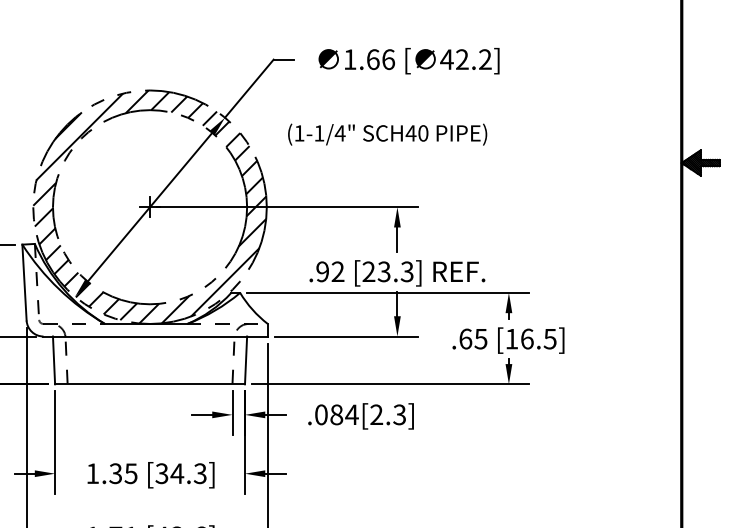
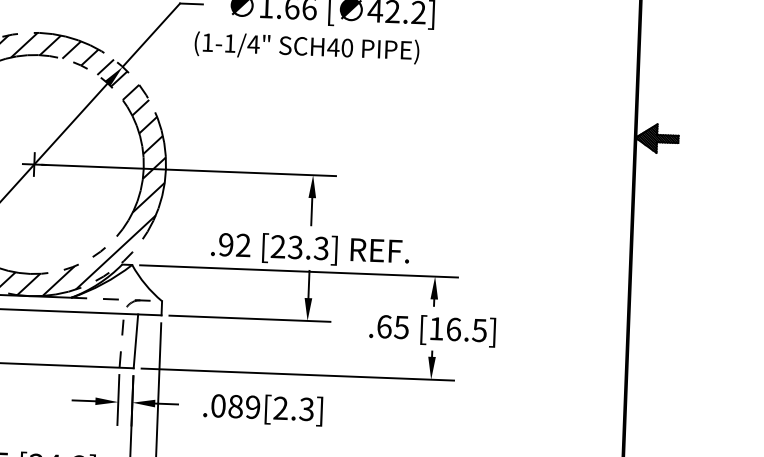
text: (387, 134) -> (306, 47), moved
text: (351, 414) -> (252, 406), .084[2.3] -> .089[2.3]

